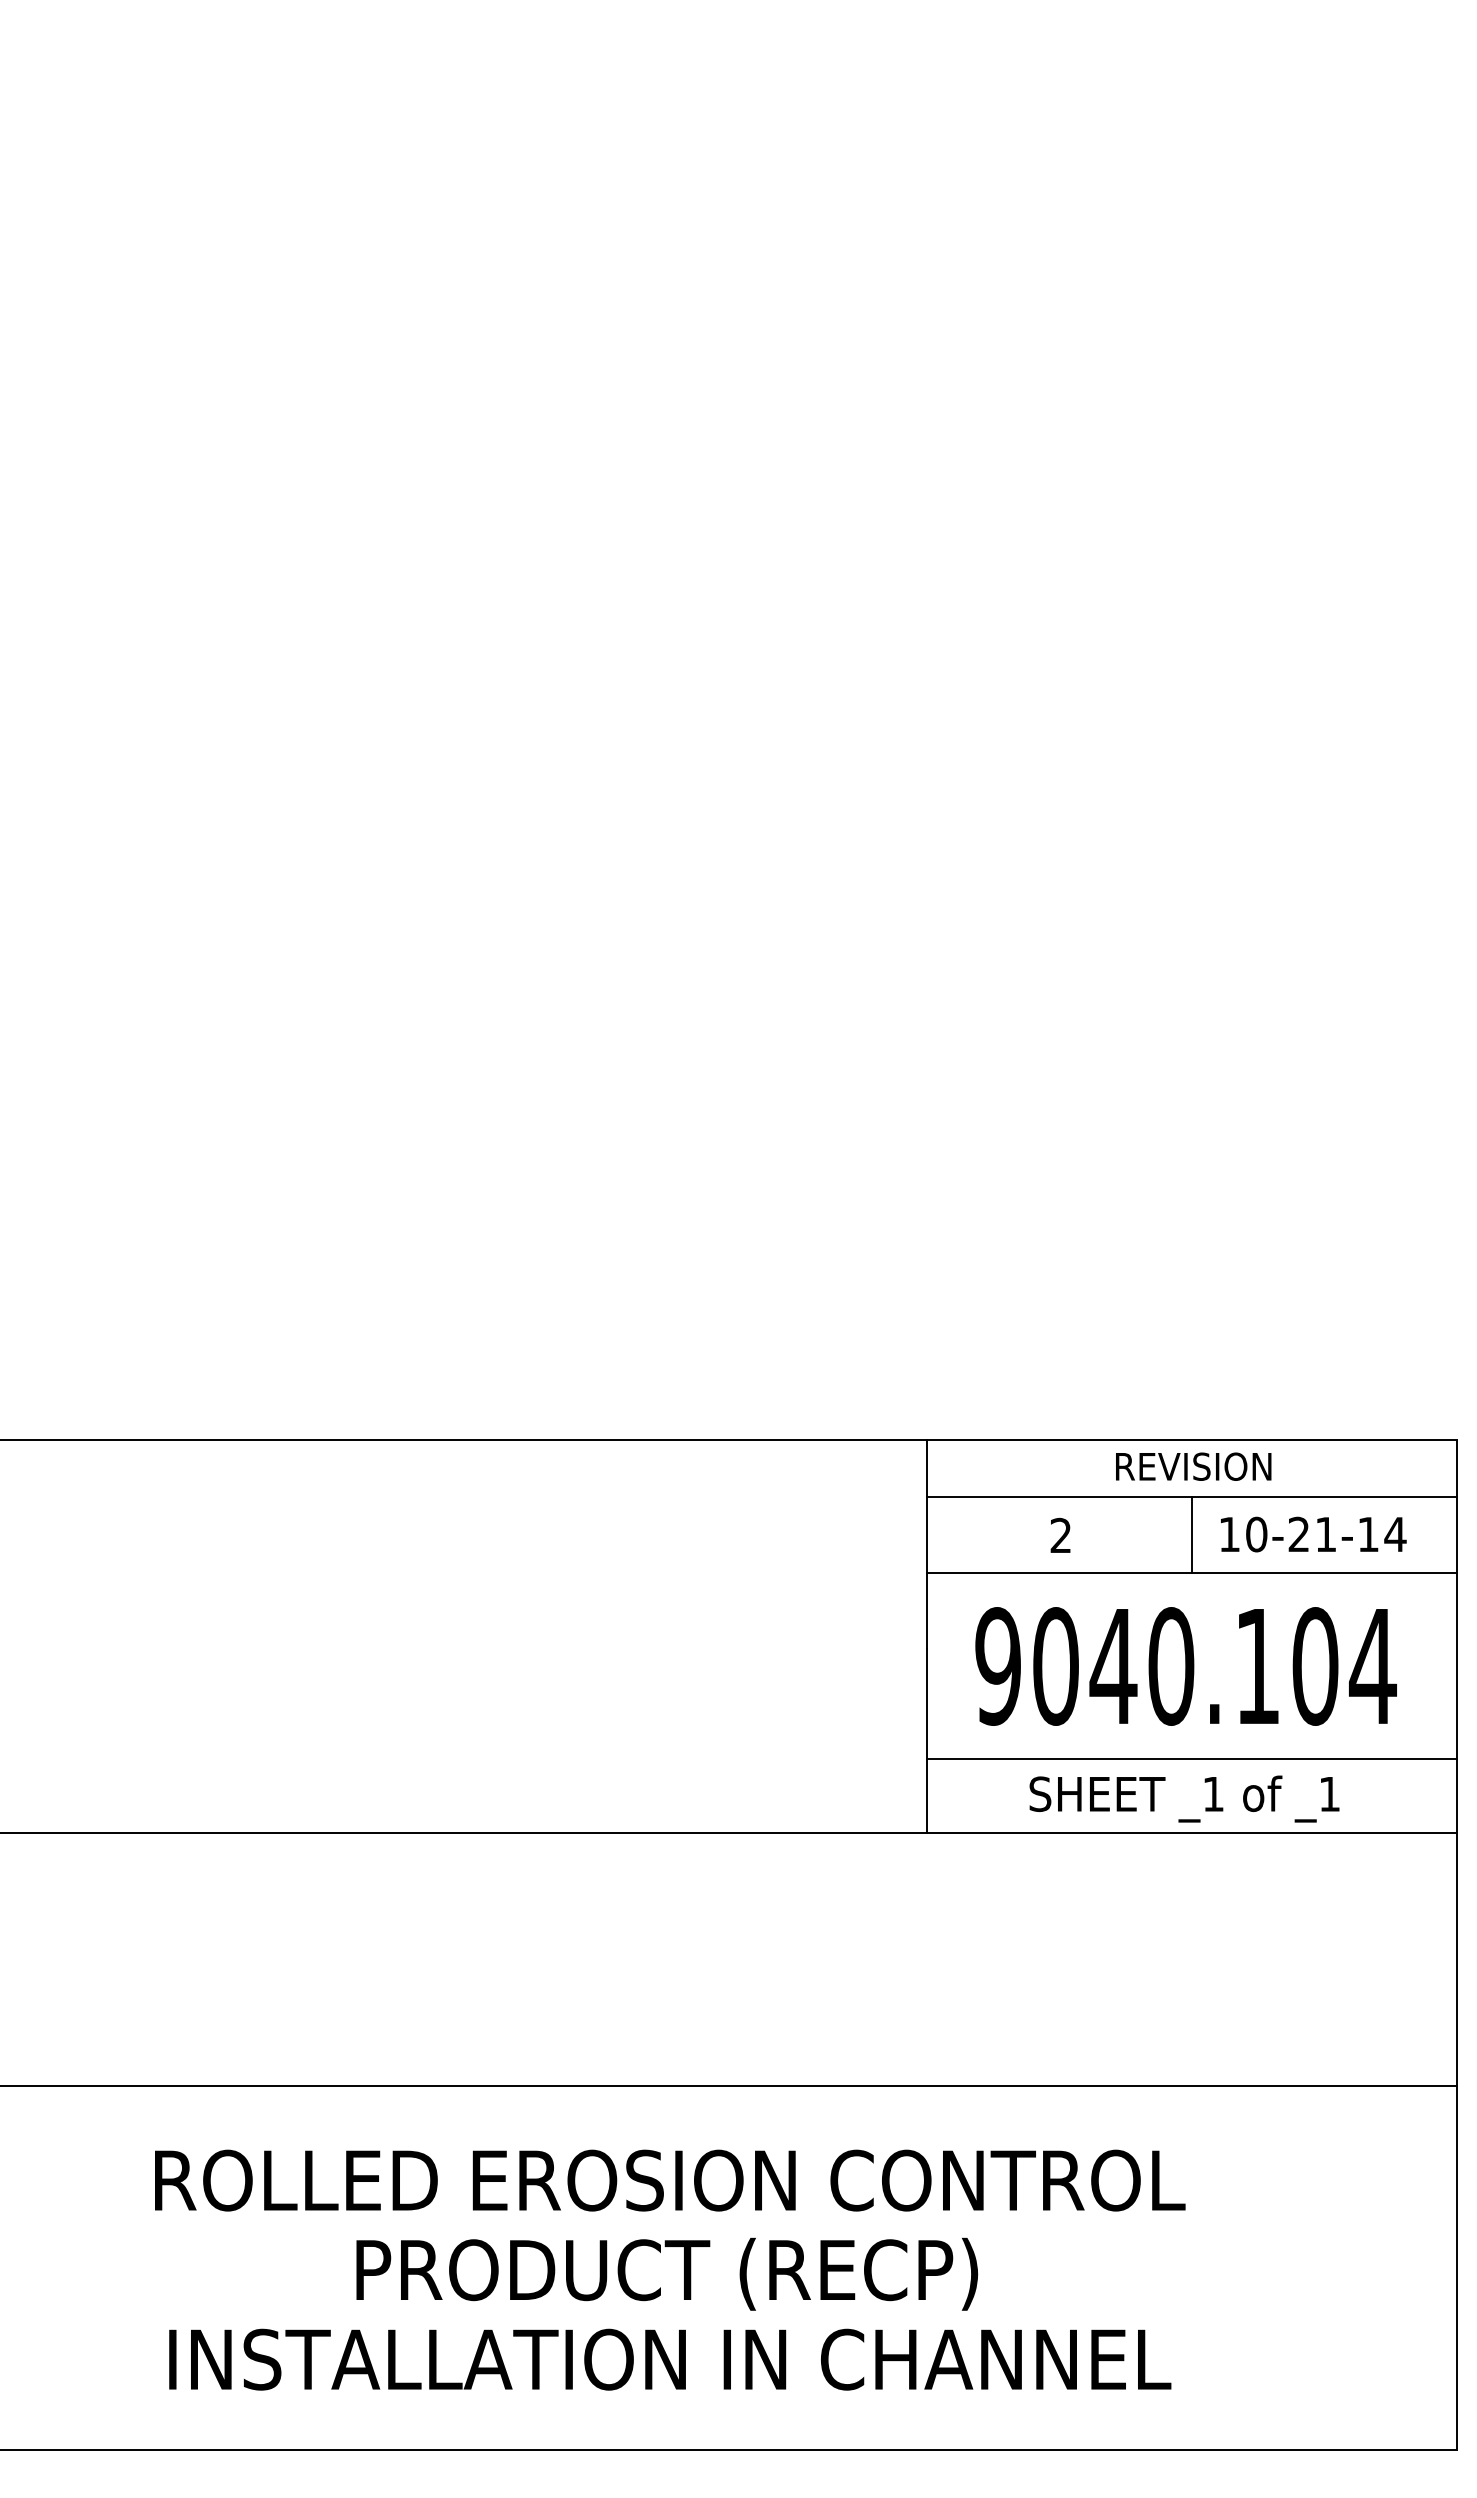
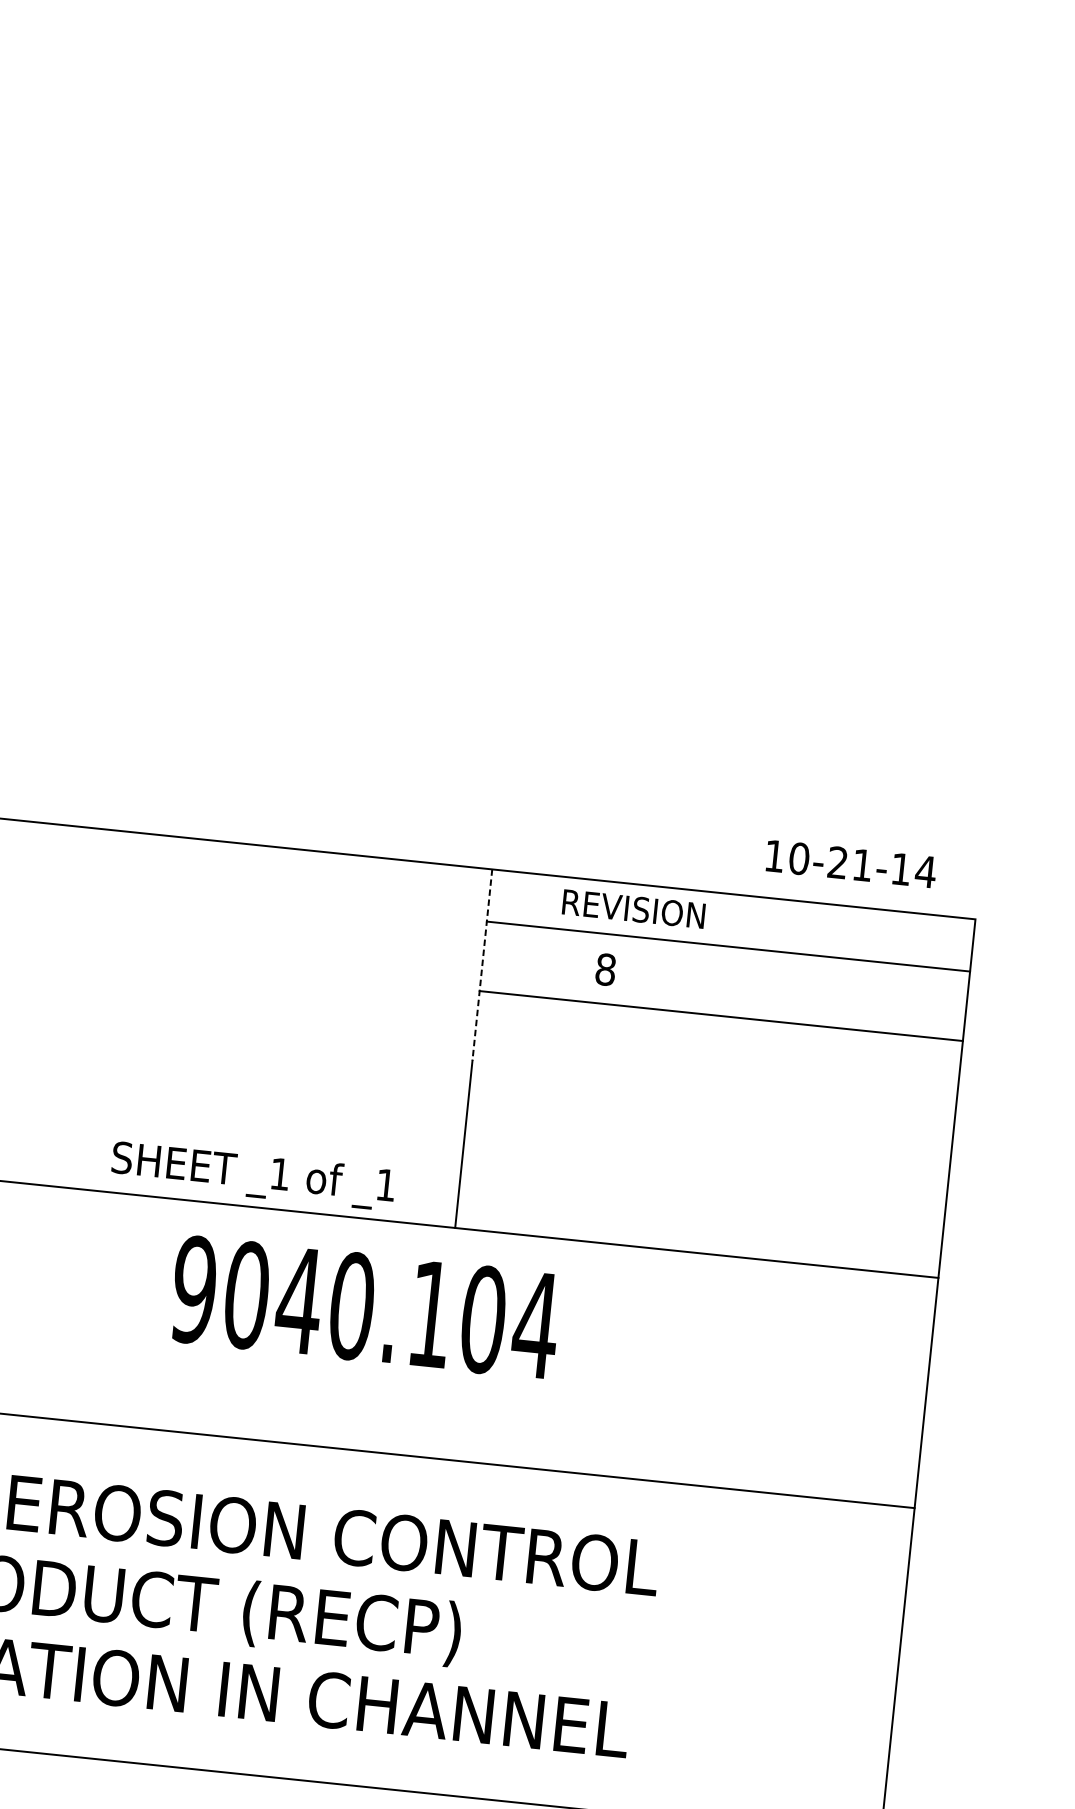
text: (1193, 1466) -> (633, 908), moved
line: (1191, 1534) -> (724, 980), removed
text: (1313, 1534) -> (851, 864), moved
text: (1060, 1535) -> (605, 969), 2 -> 8
line: (926, 1544) -> (482, 965), solid -> dashed
text: (1185, 1666) -> (364, 1307), moved
line: (1191, 1759) -> (703, 1185), removed
text: (1184, 1798) -> (253, 1175), moved

